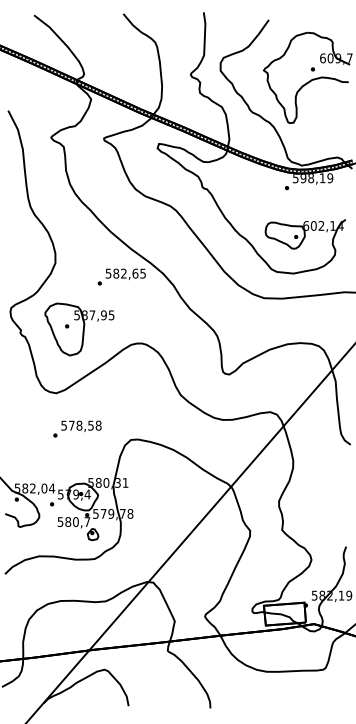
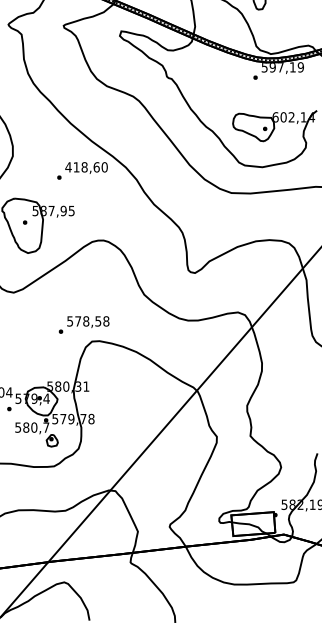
text: (311, 178) -> (281, 67), 598,19 -> 597,19
text: (125, 273) -> (86, 167), 582,65 -> 418,60
text: (77, 428) -> (84, 324), moved

